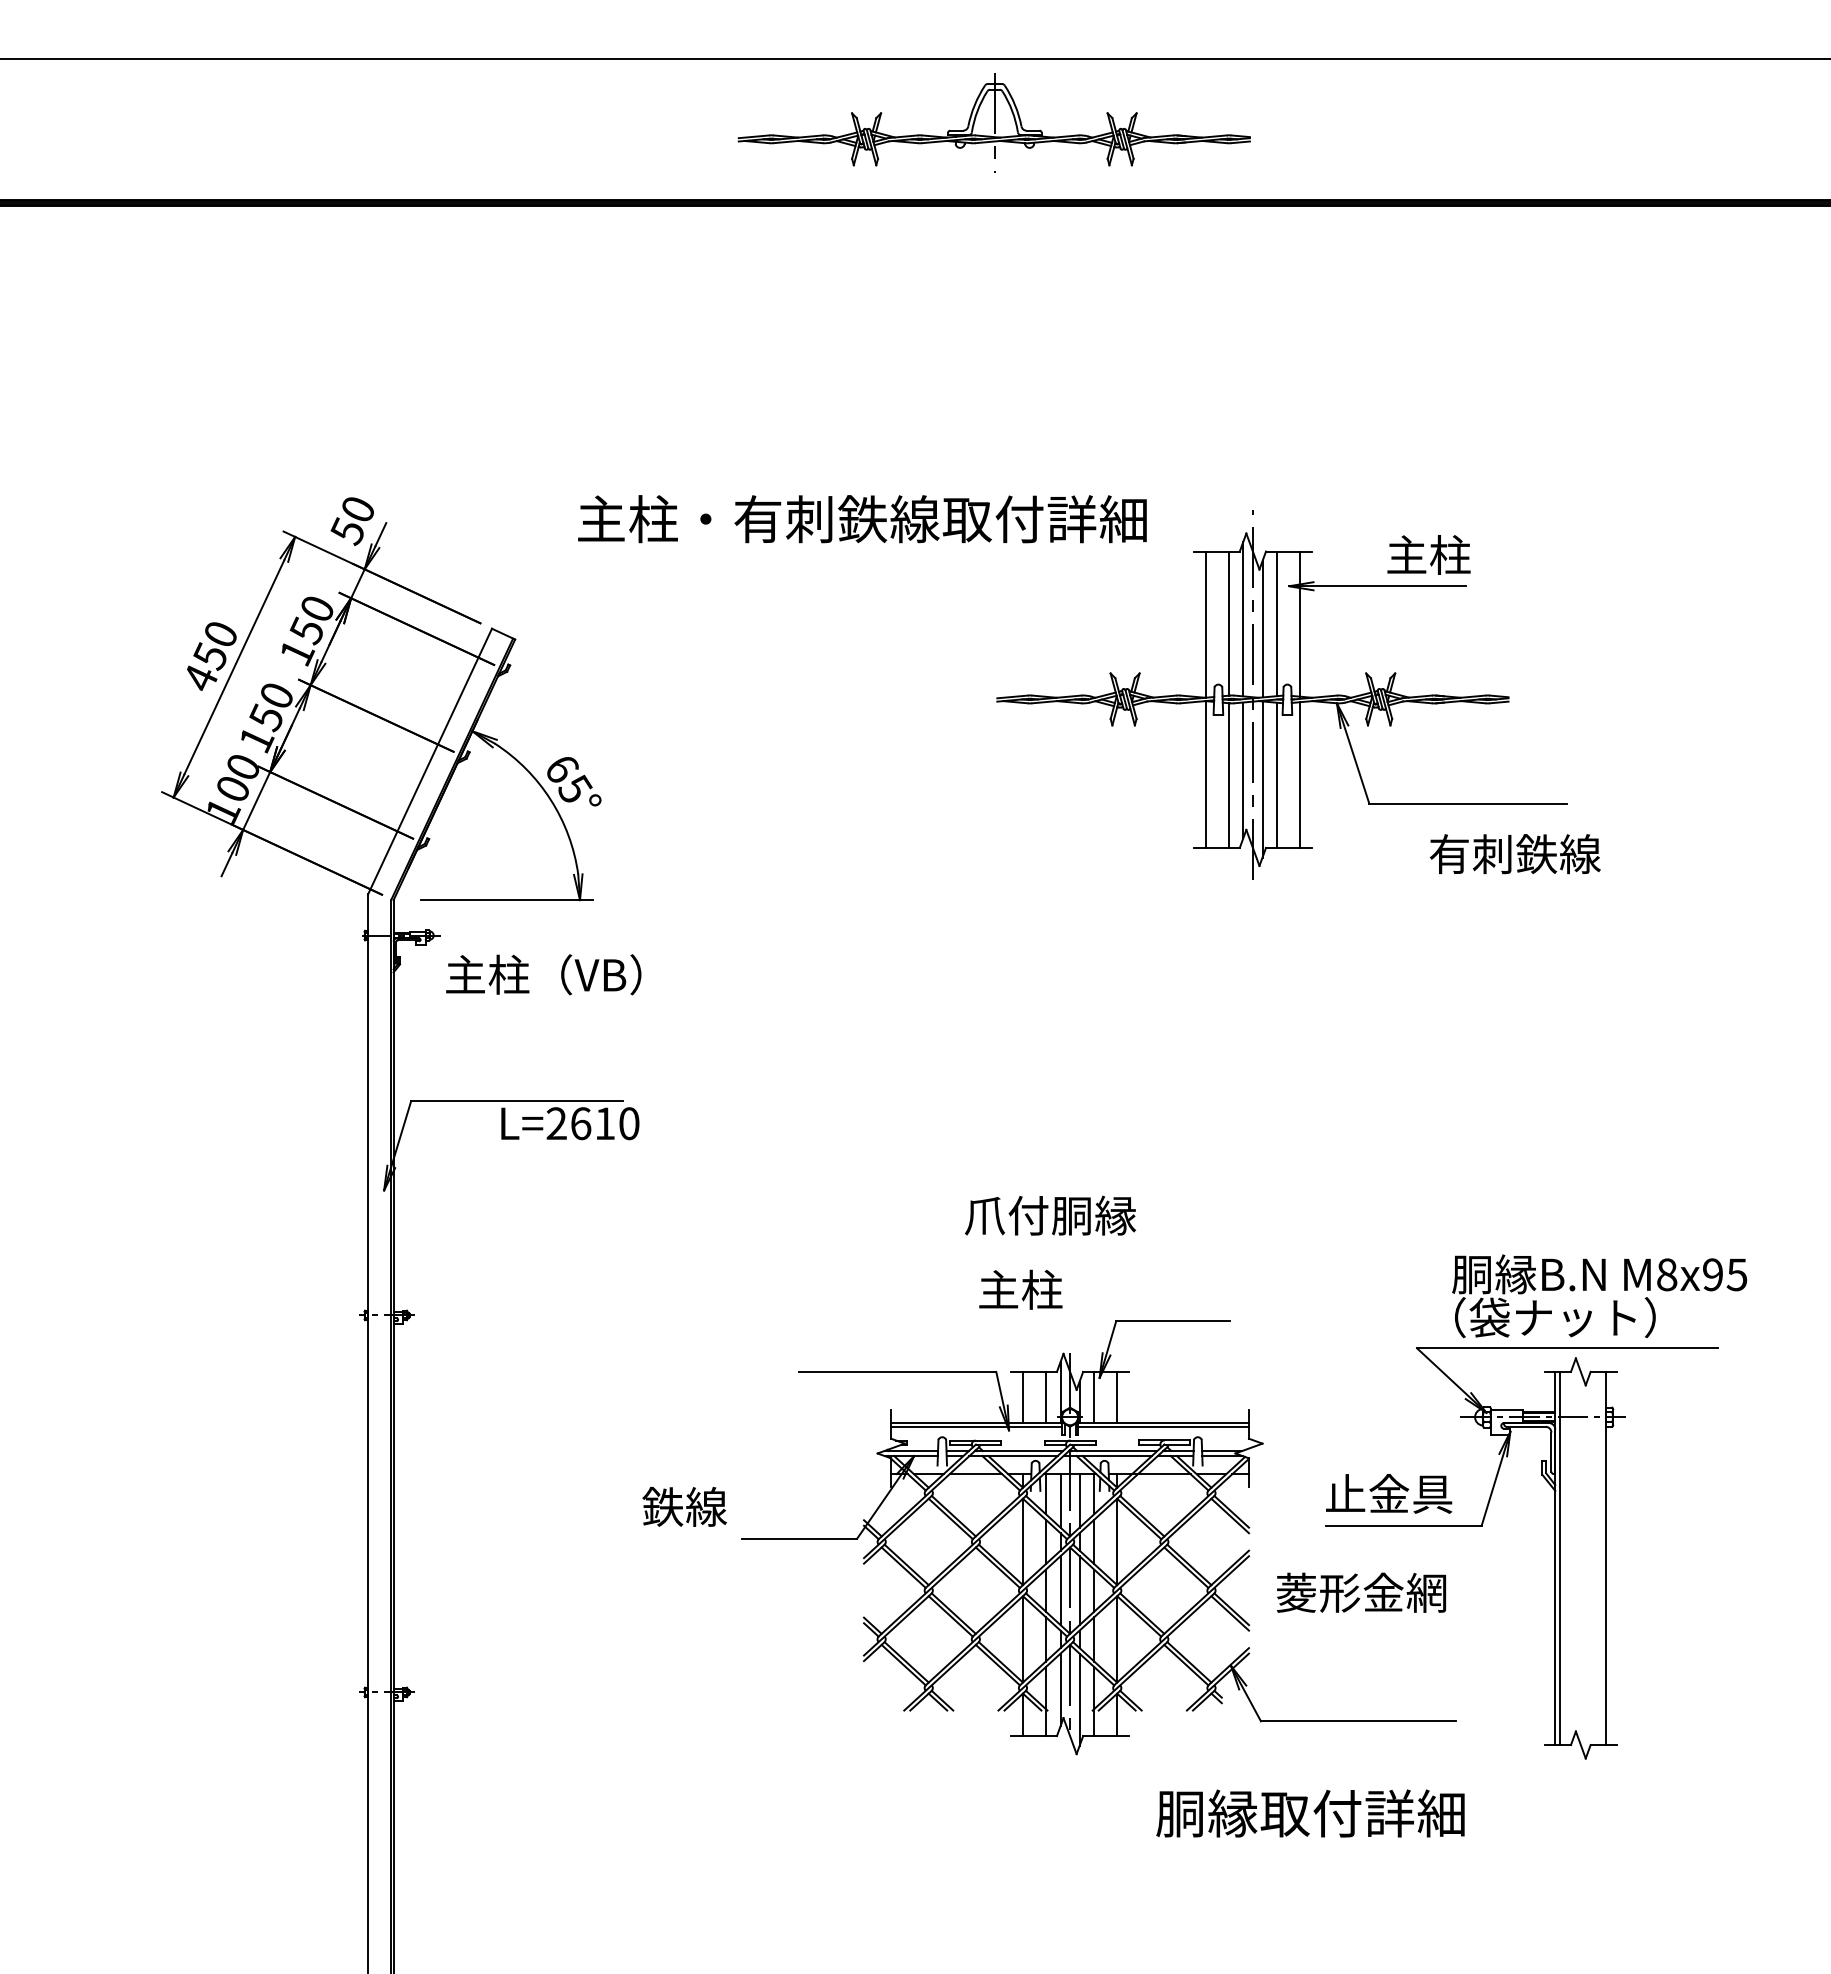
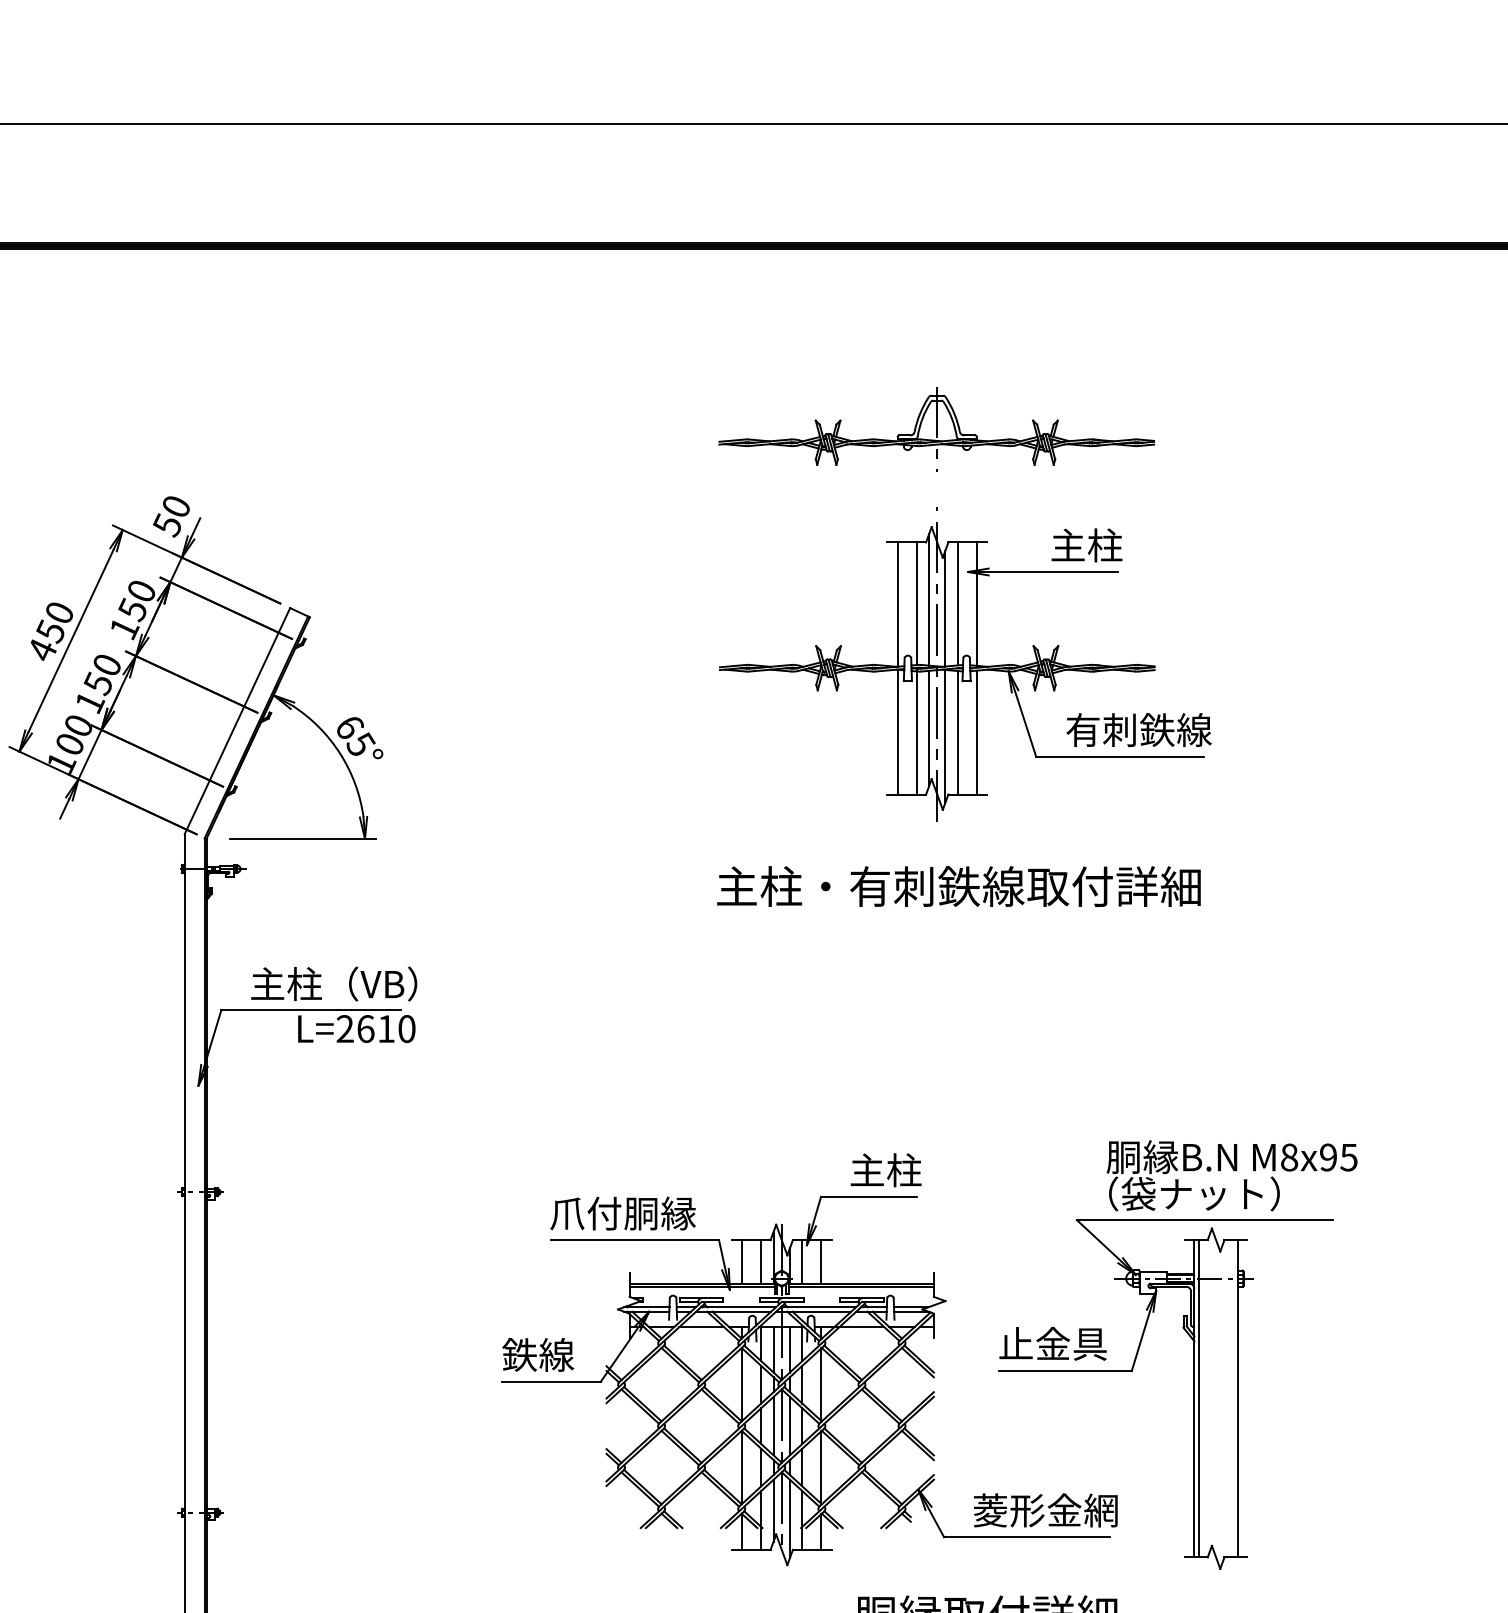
part: (993, 122) -> (936, 428), moved
text: (862, 519) -> (959, 886), moved
text: (1514, 854) -> (1138, 730), moved
text: (543, 974) -> (333, 983), moved
text: (1050, 1215) -> (623, 1213), moved
text: (1020, 1289) -> (885, 1170), moved
text: (684, 1506) -> (538, 1354), moved
text: (1361, 1592) -> (1045, 1510), moved

